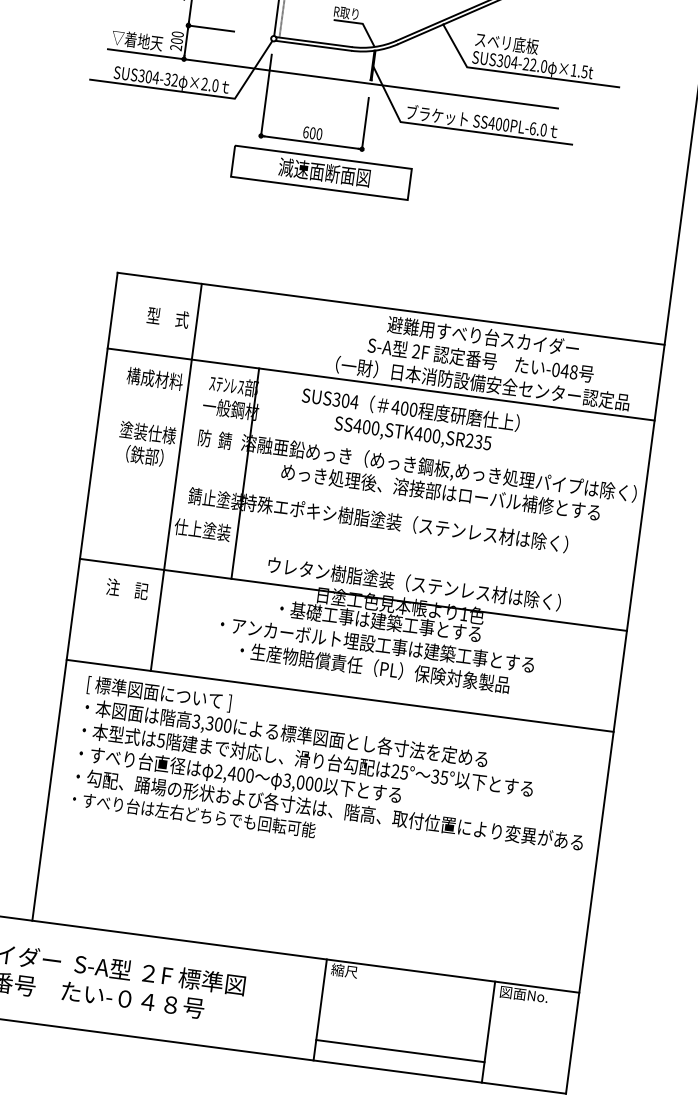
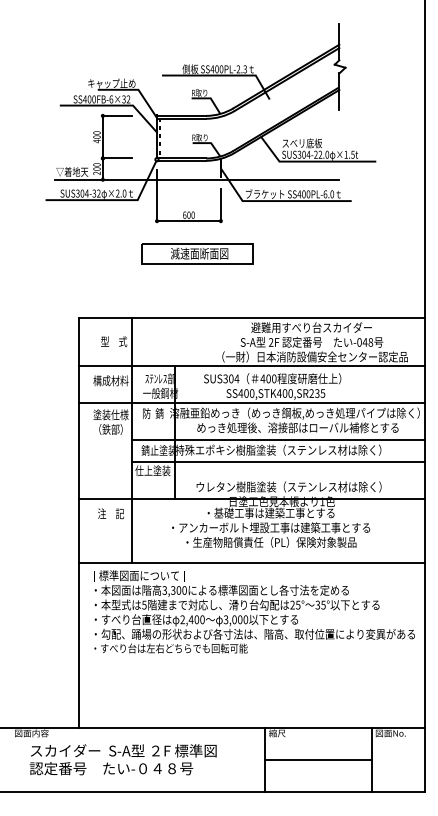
part: (321, 171) -> (197, 253), moved
line: (372, 443) -> (251, 403), added
line: (407, 508) -> (278, 440), added
line: (403, 541) -> (278, 461), added
line: (400, 1050) -> (318, 759), moved

